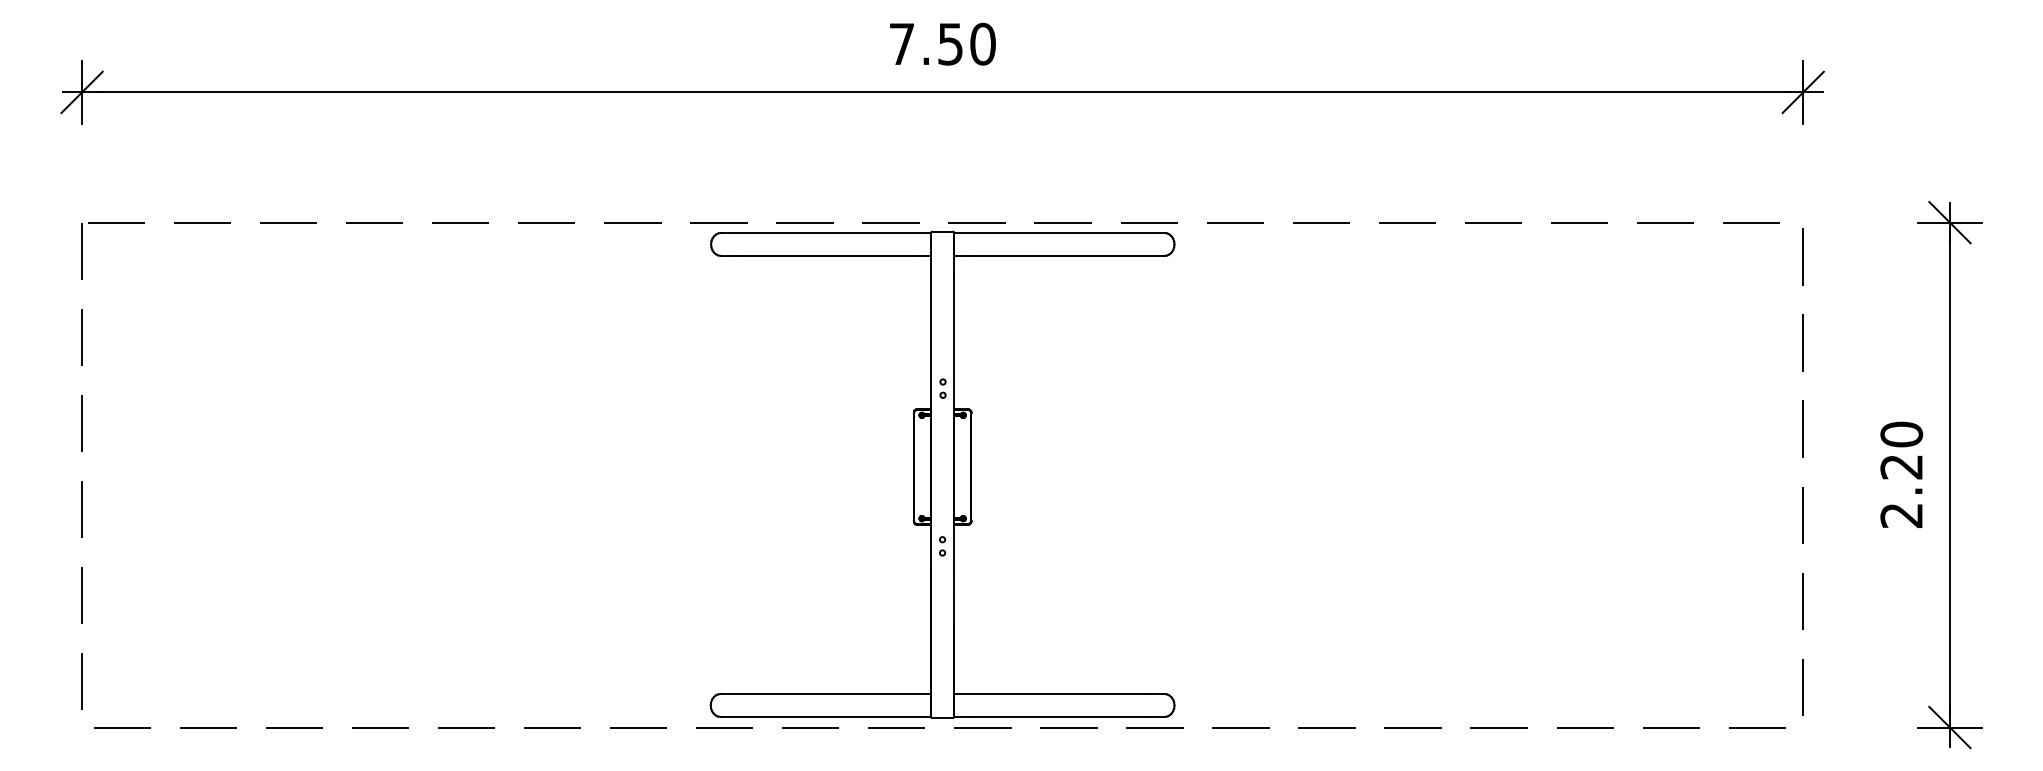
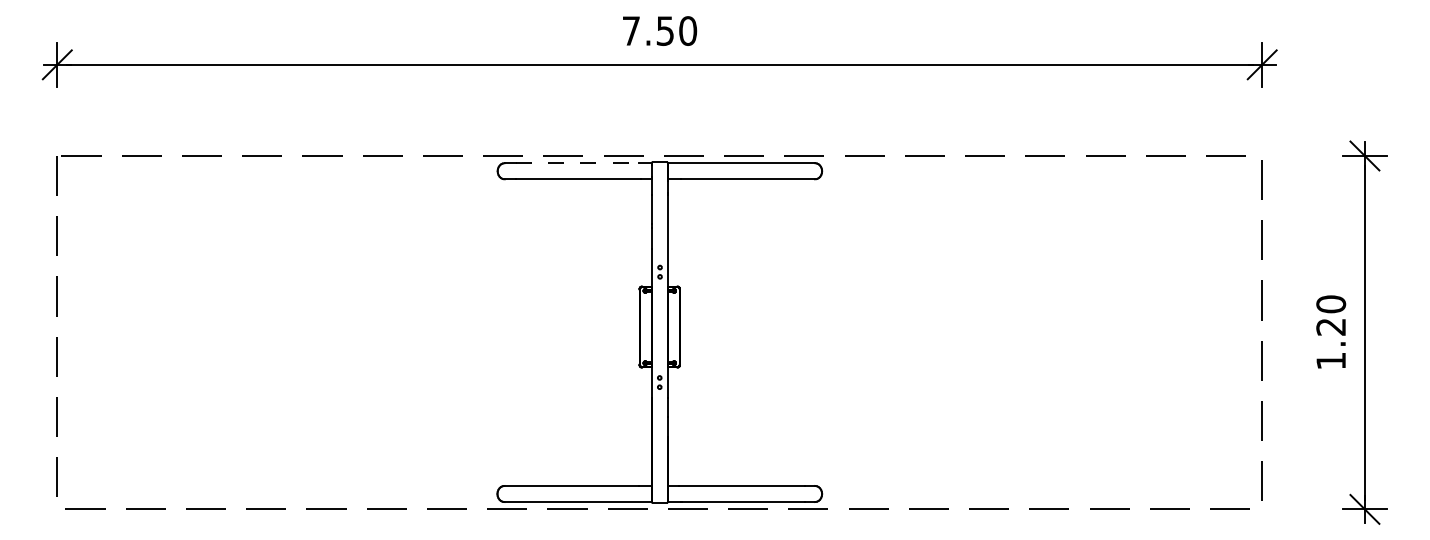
line: (826, 233) -> (578, 163), solid -> dashed
text: (1900, 516) -> (1330, 361), 2.20 -> 1.20

